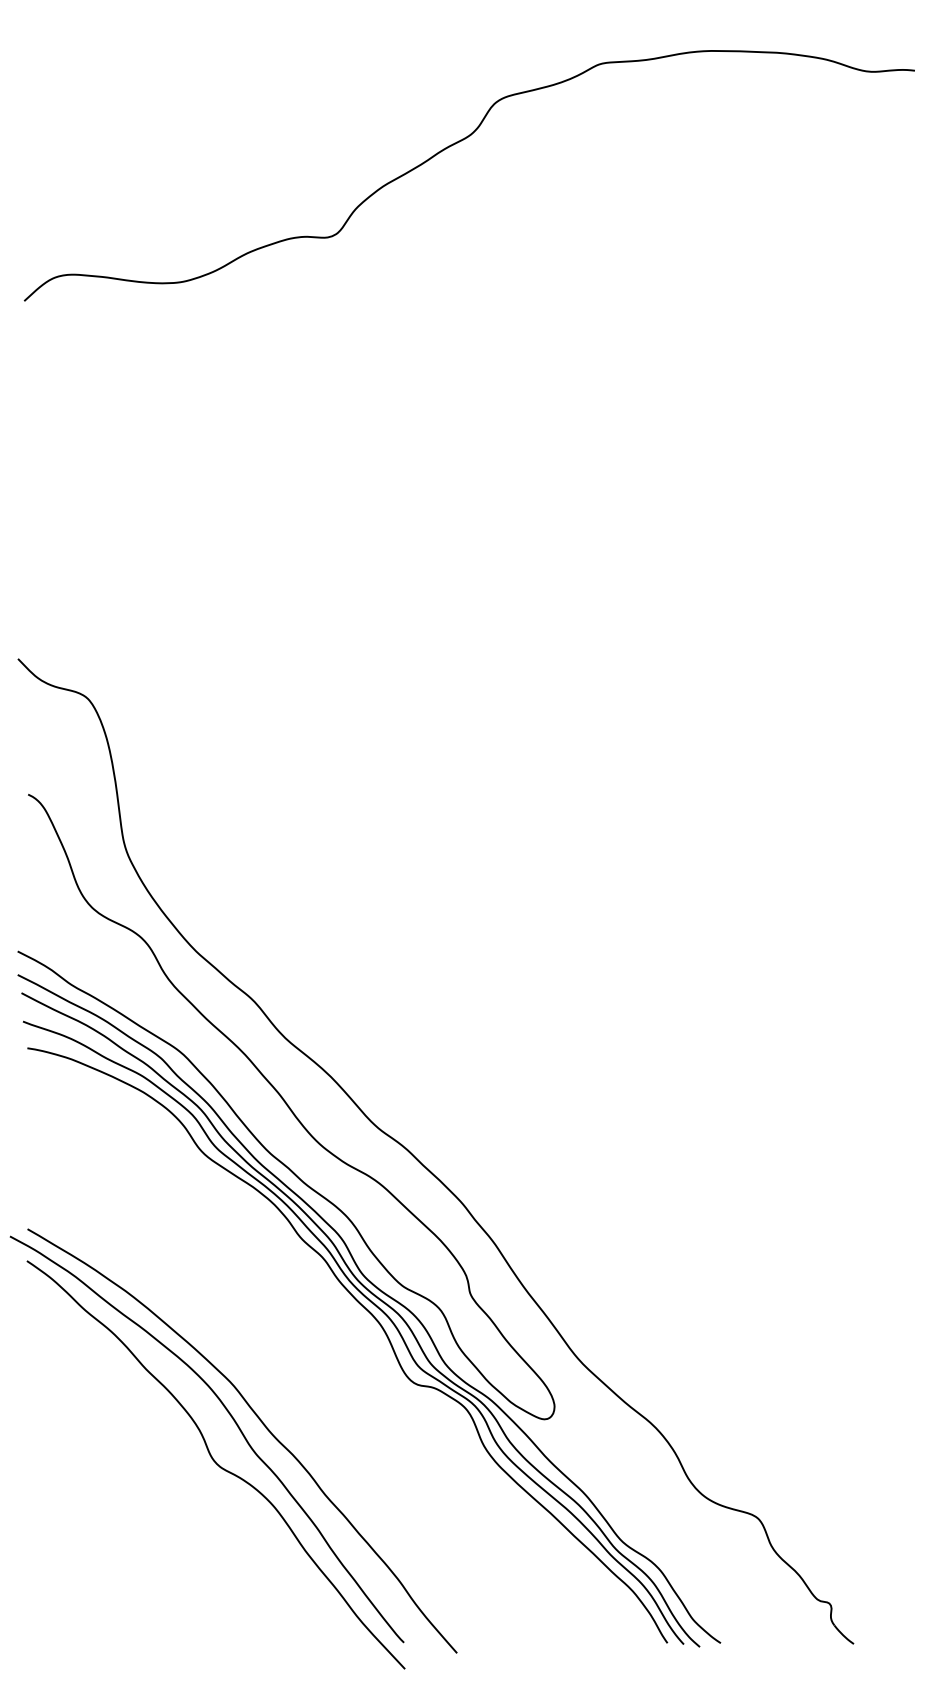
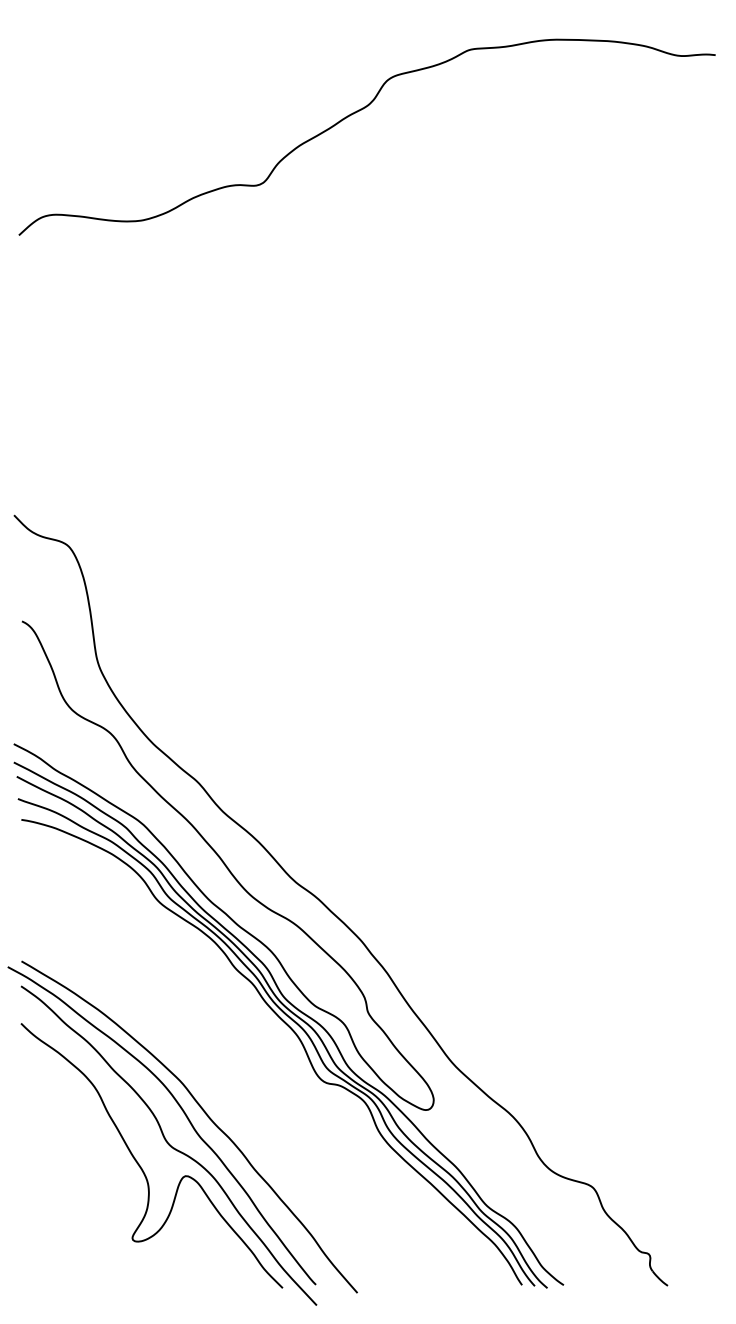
curve: (177, 1486) -> (138, 1162), added

